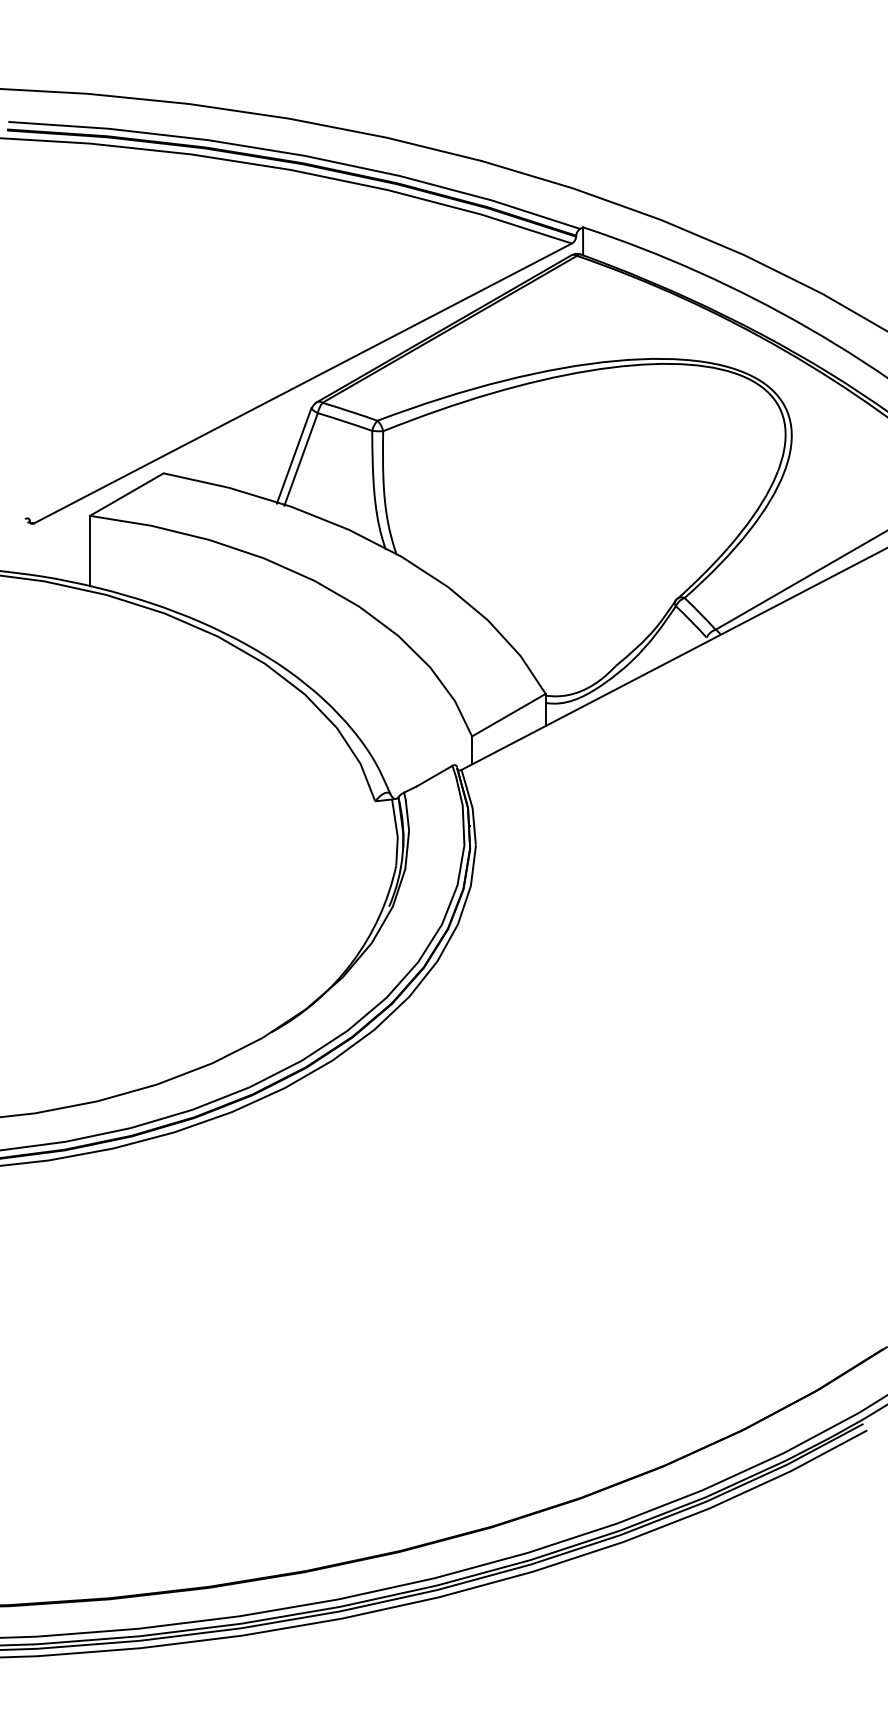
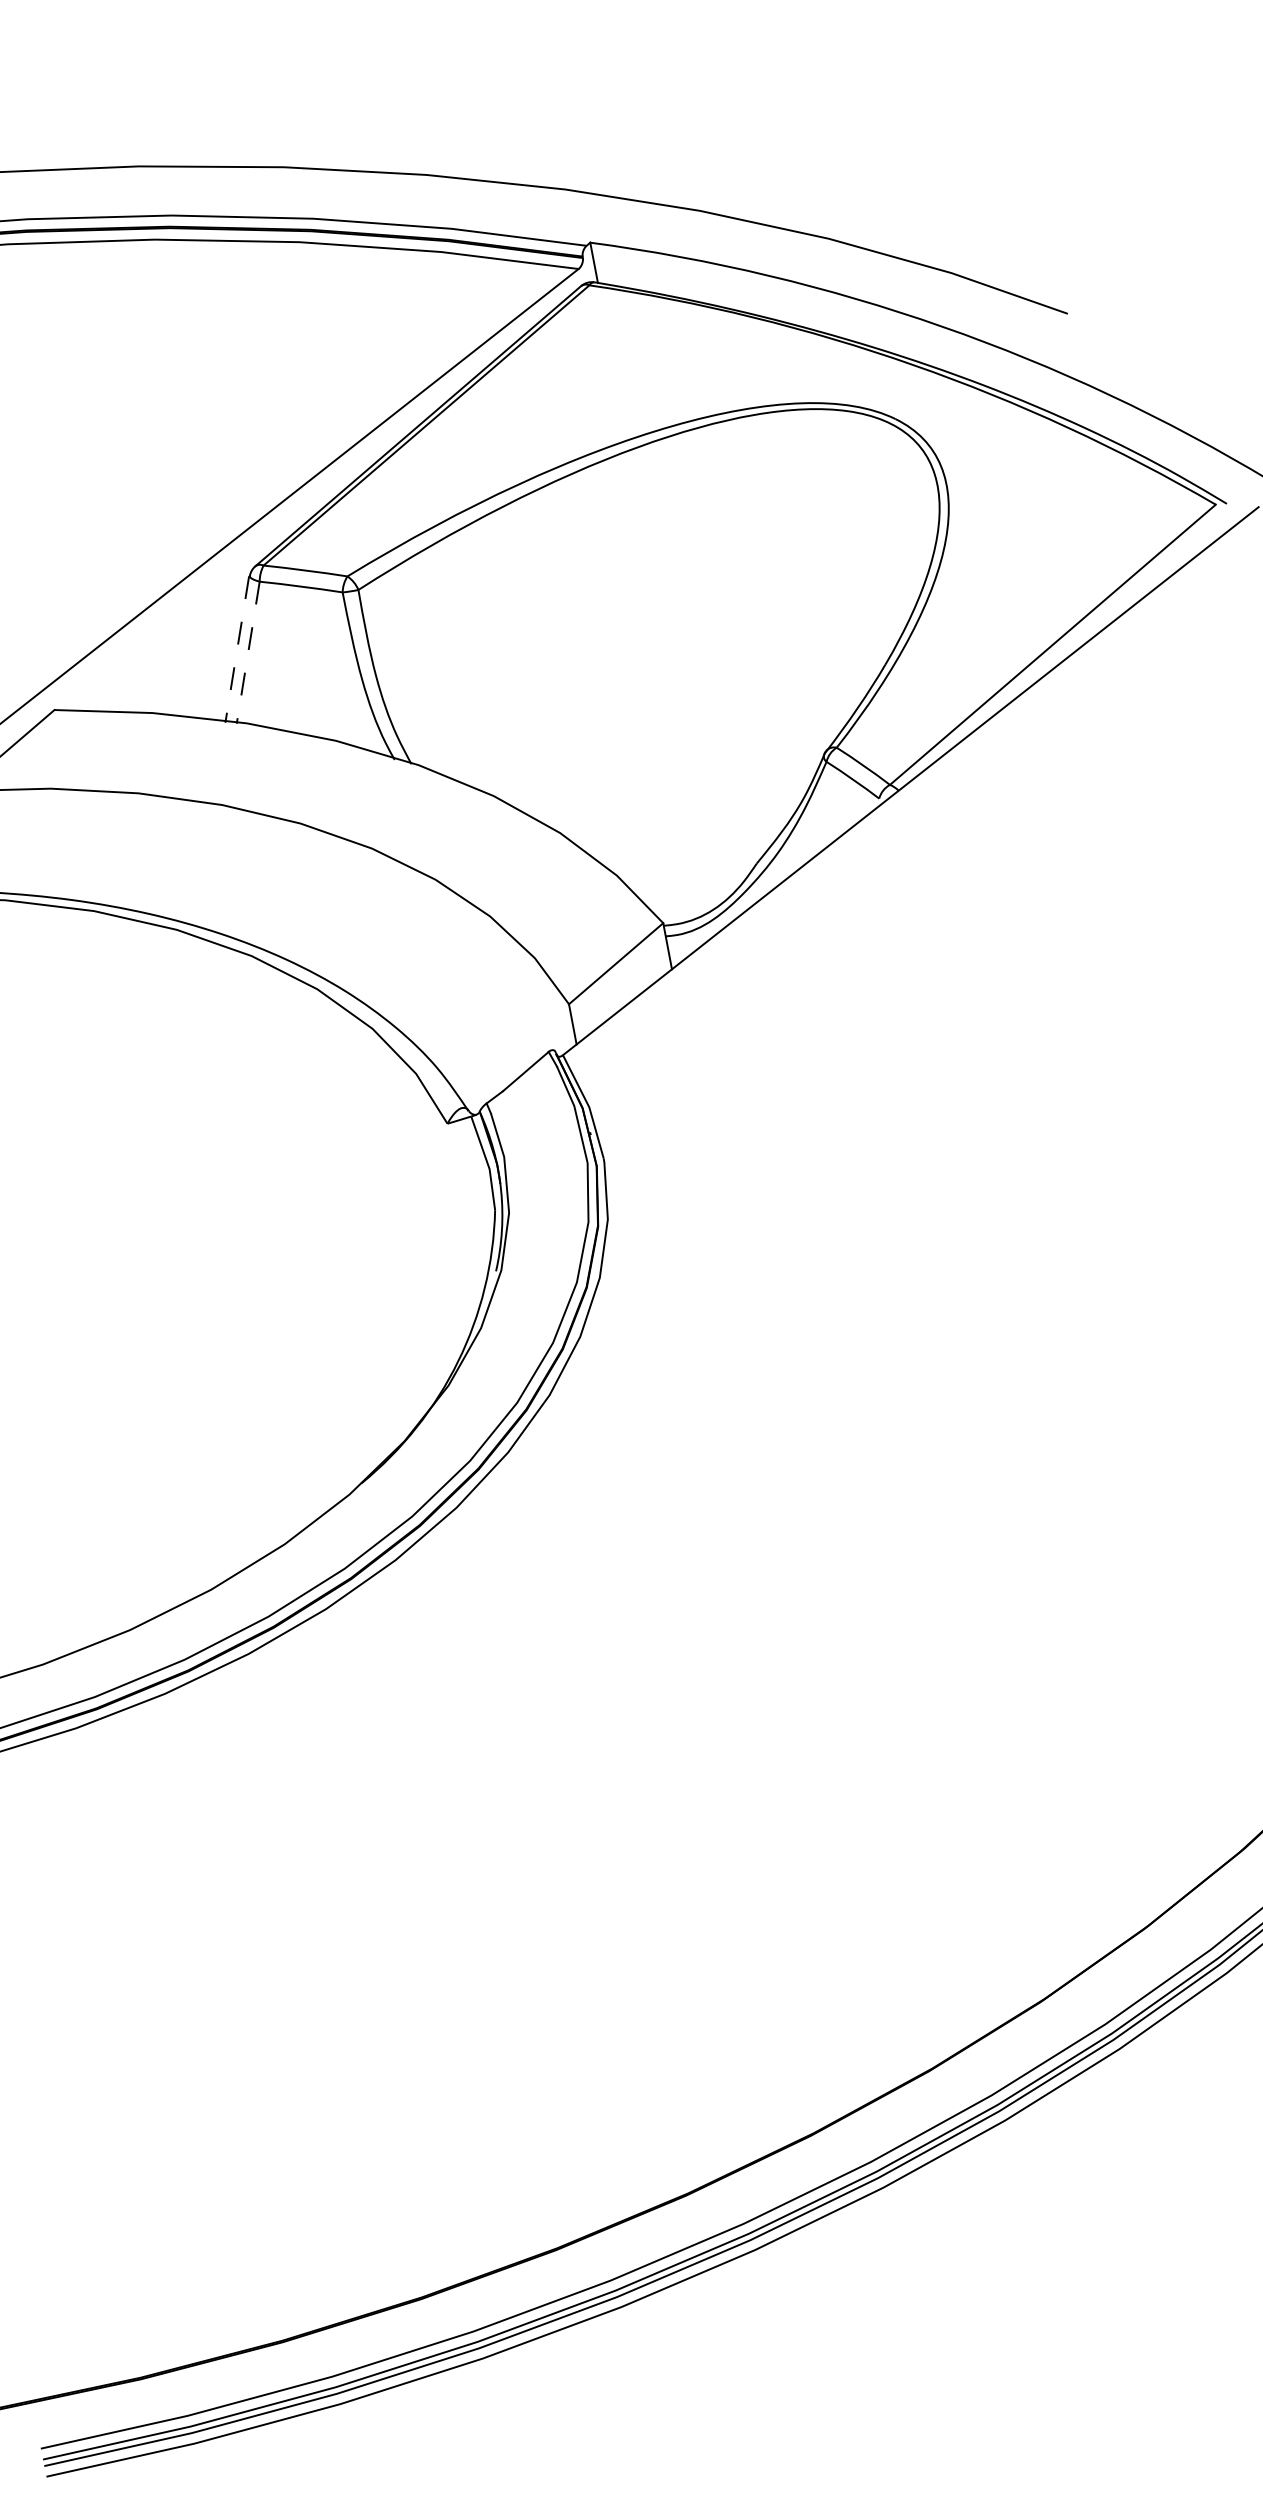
line: (294, 455) -> (237, 648), solid -> dashed
line: (300, 459) -> (247, 652), solid -> dashed

